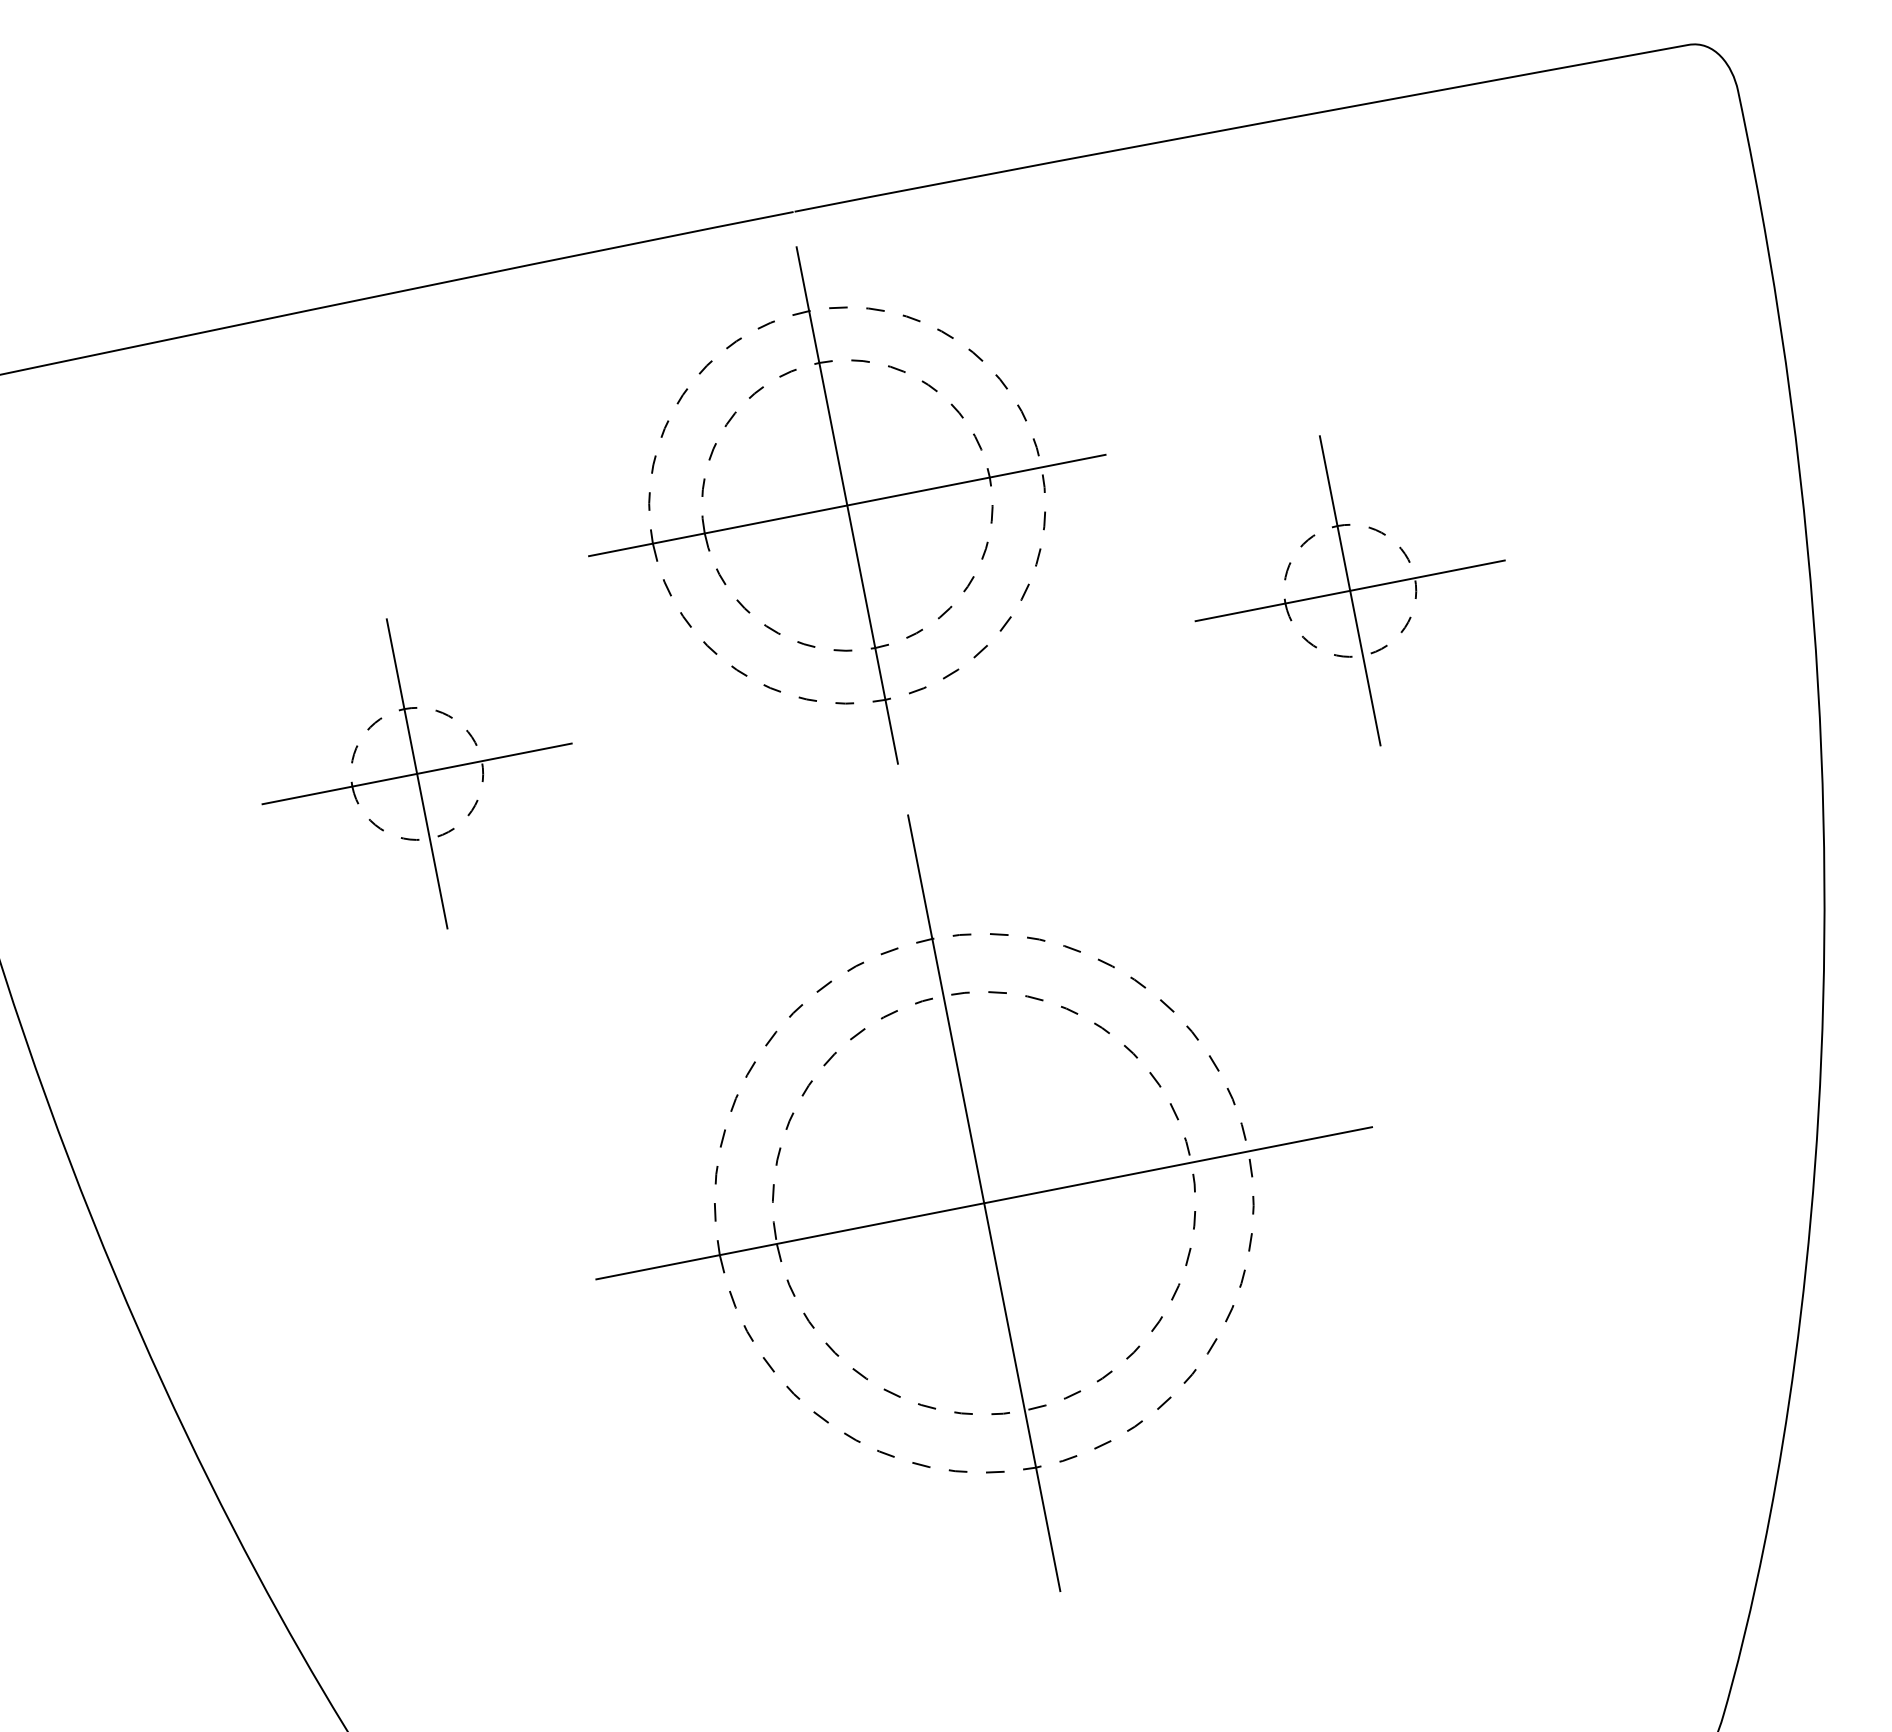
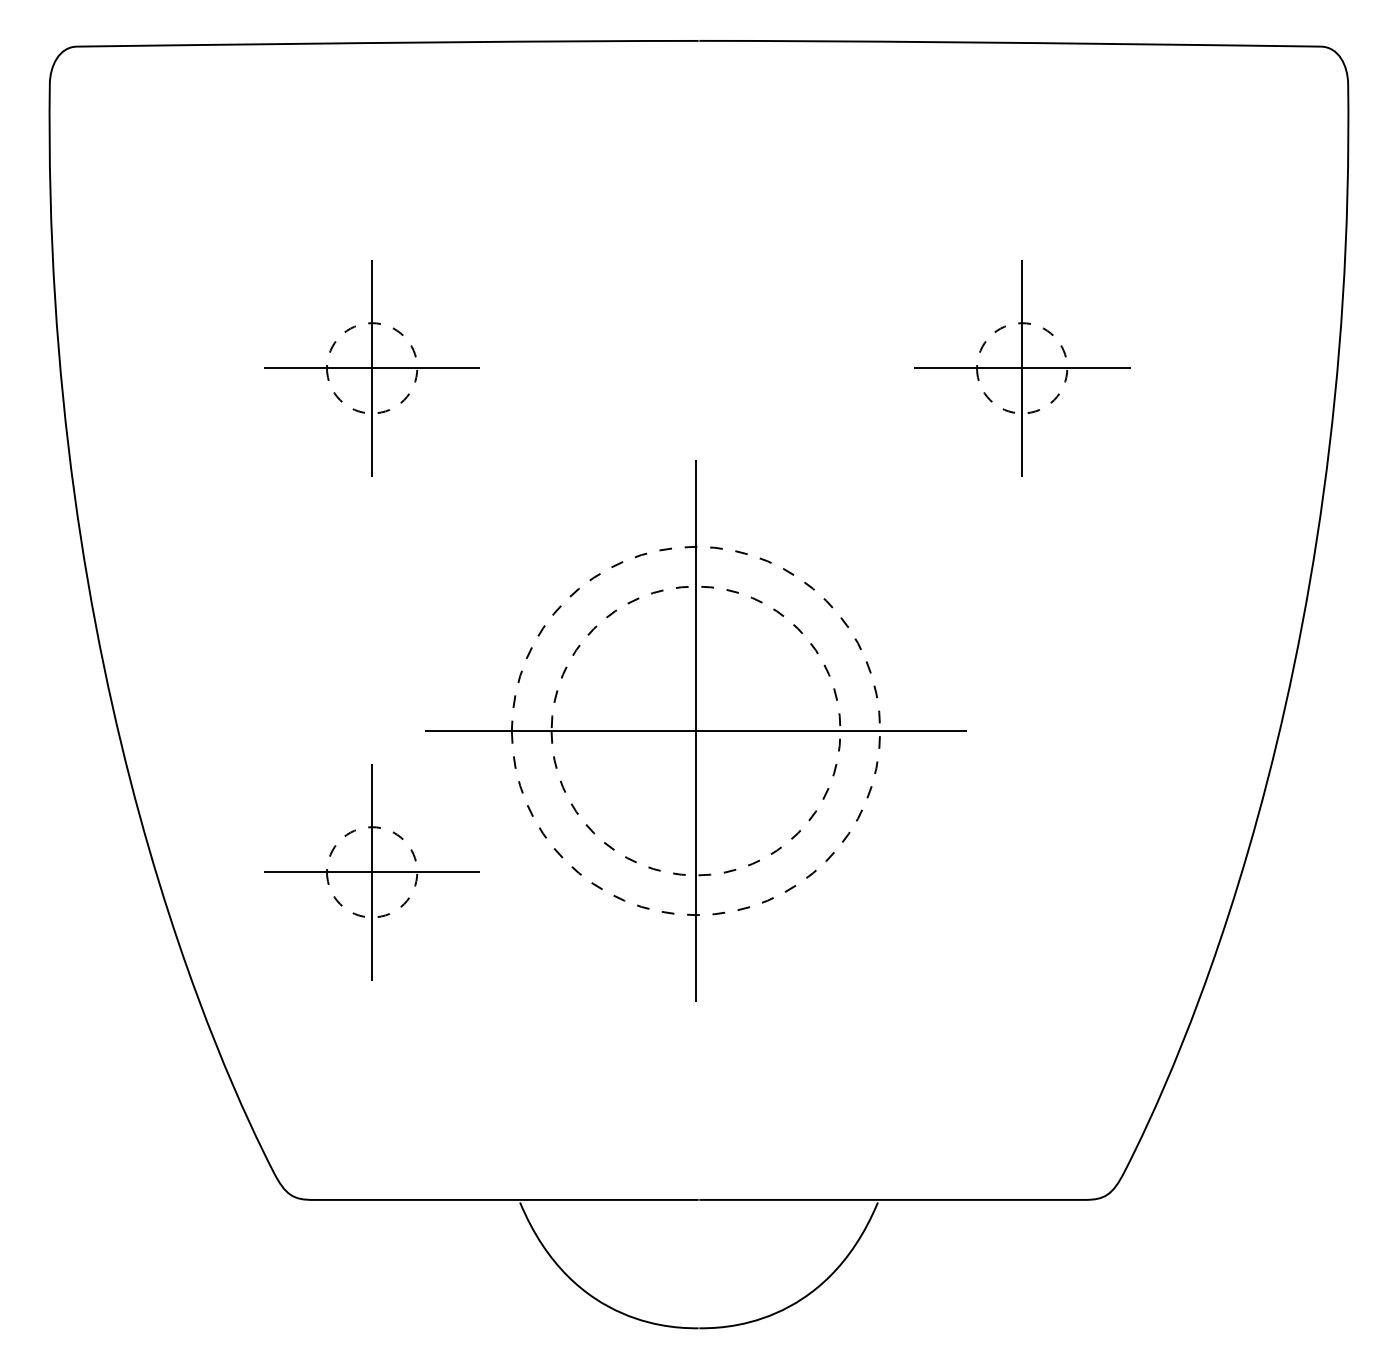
part: (846, 505) -> (695, 244), removed
part: (558, 1497) -> (371, 872), added

